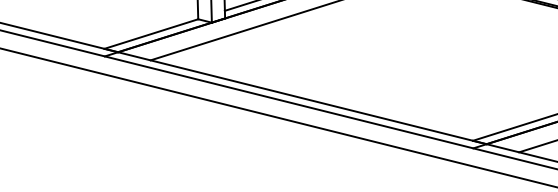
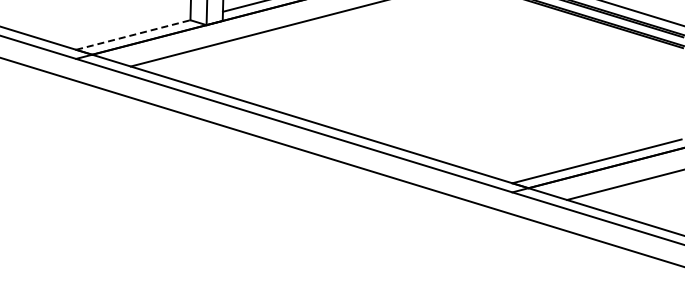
line: (151, 33) -> (133, 34), solid -> dashed

